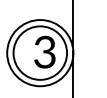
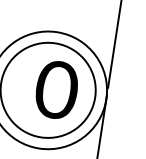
text: (44, 52) -> (55, 90), 3 -> 0

